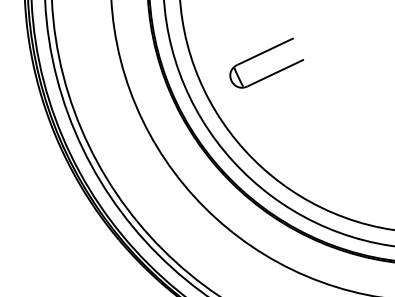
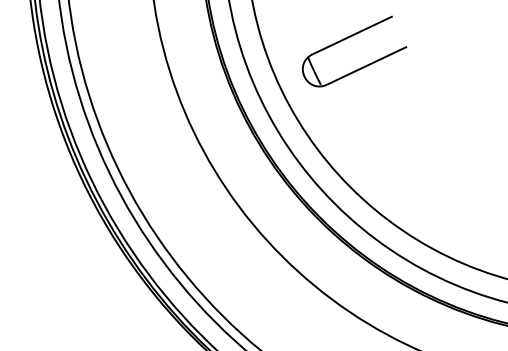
part: (262, 54) -> (348, 39), moved

